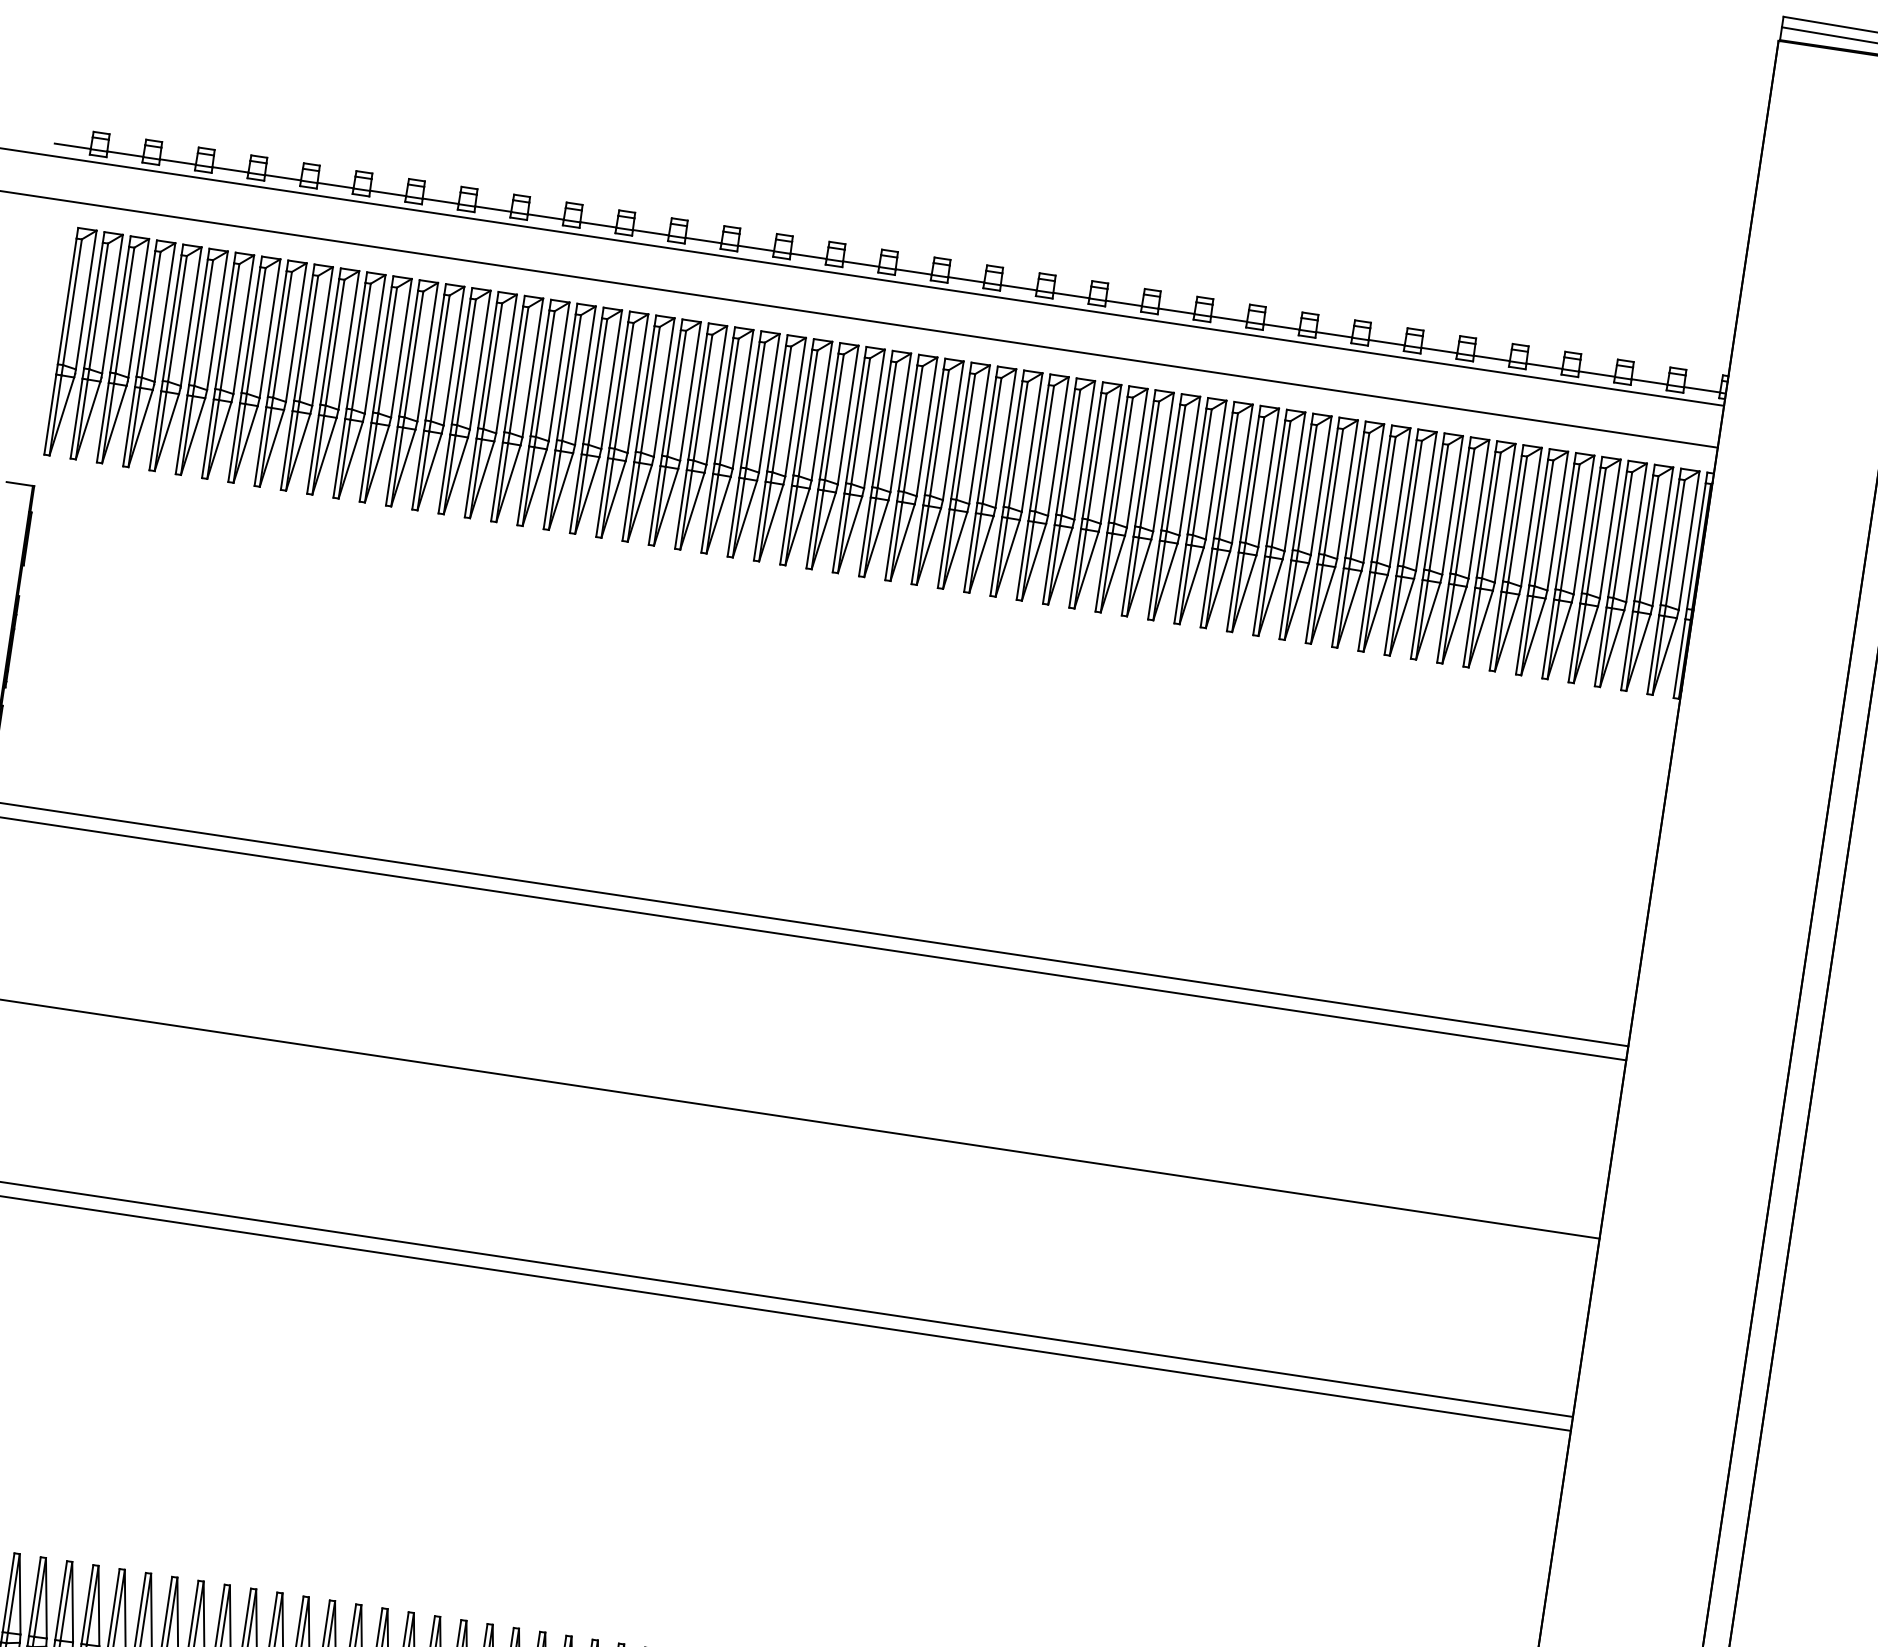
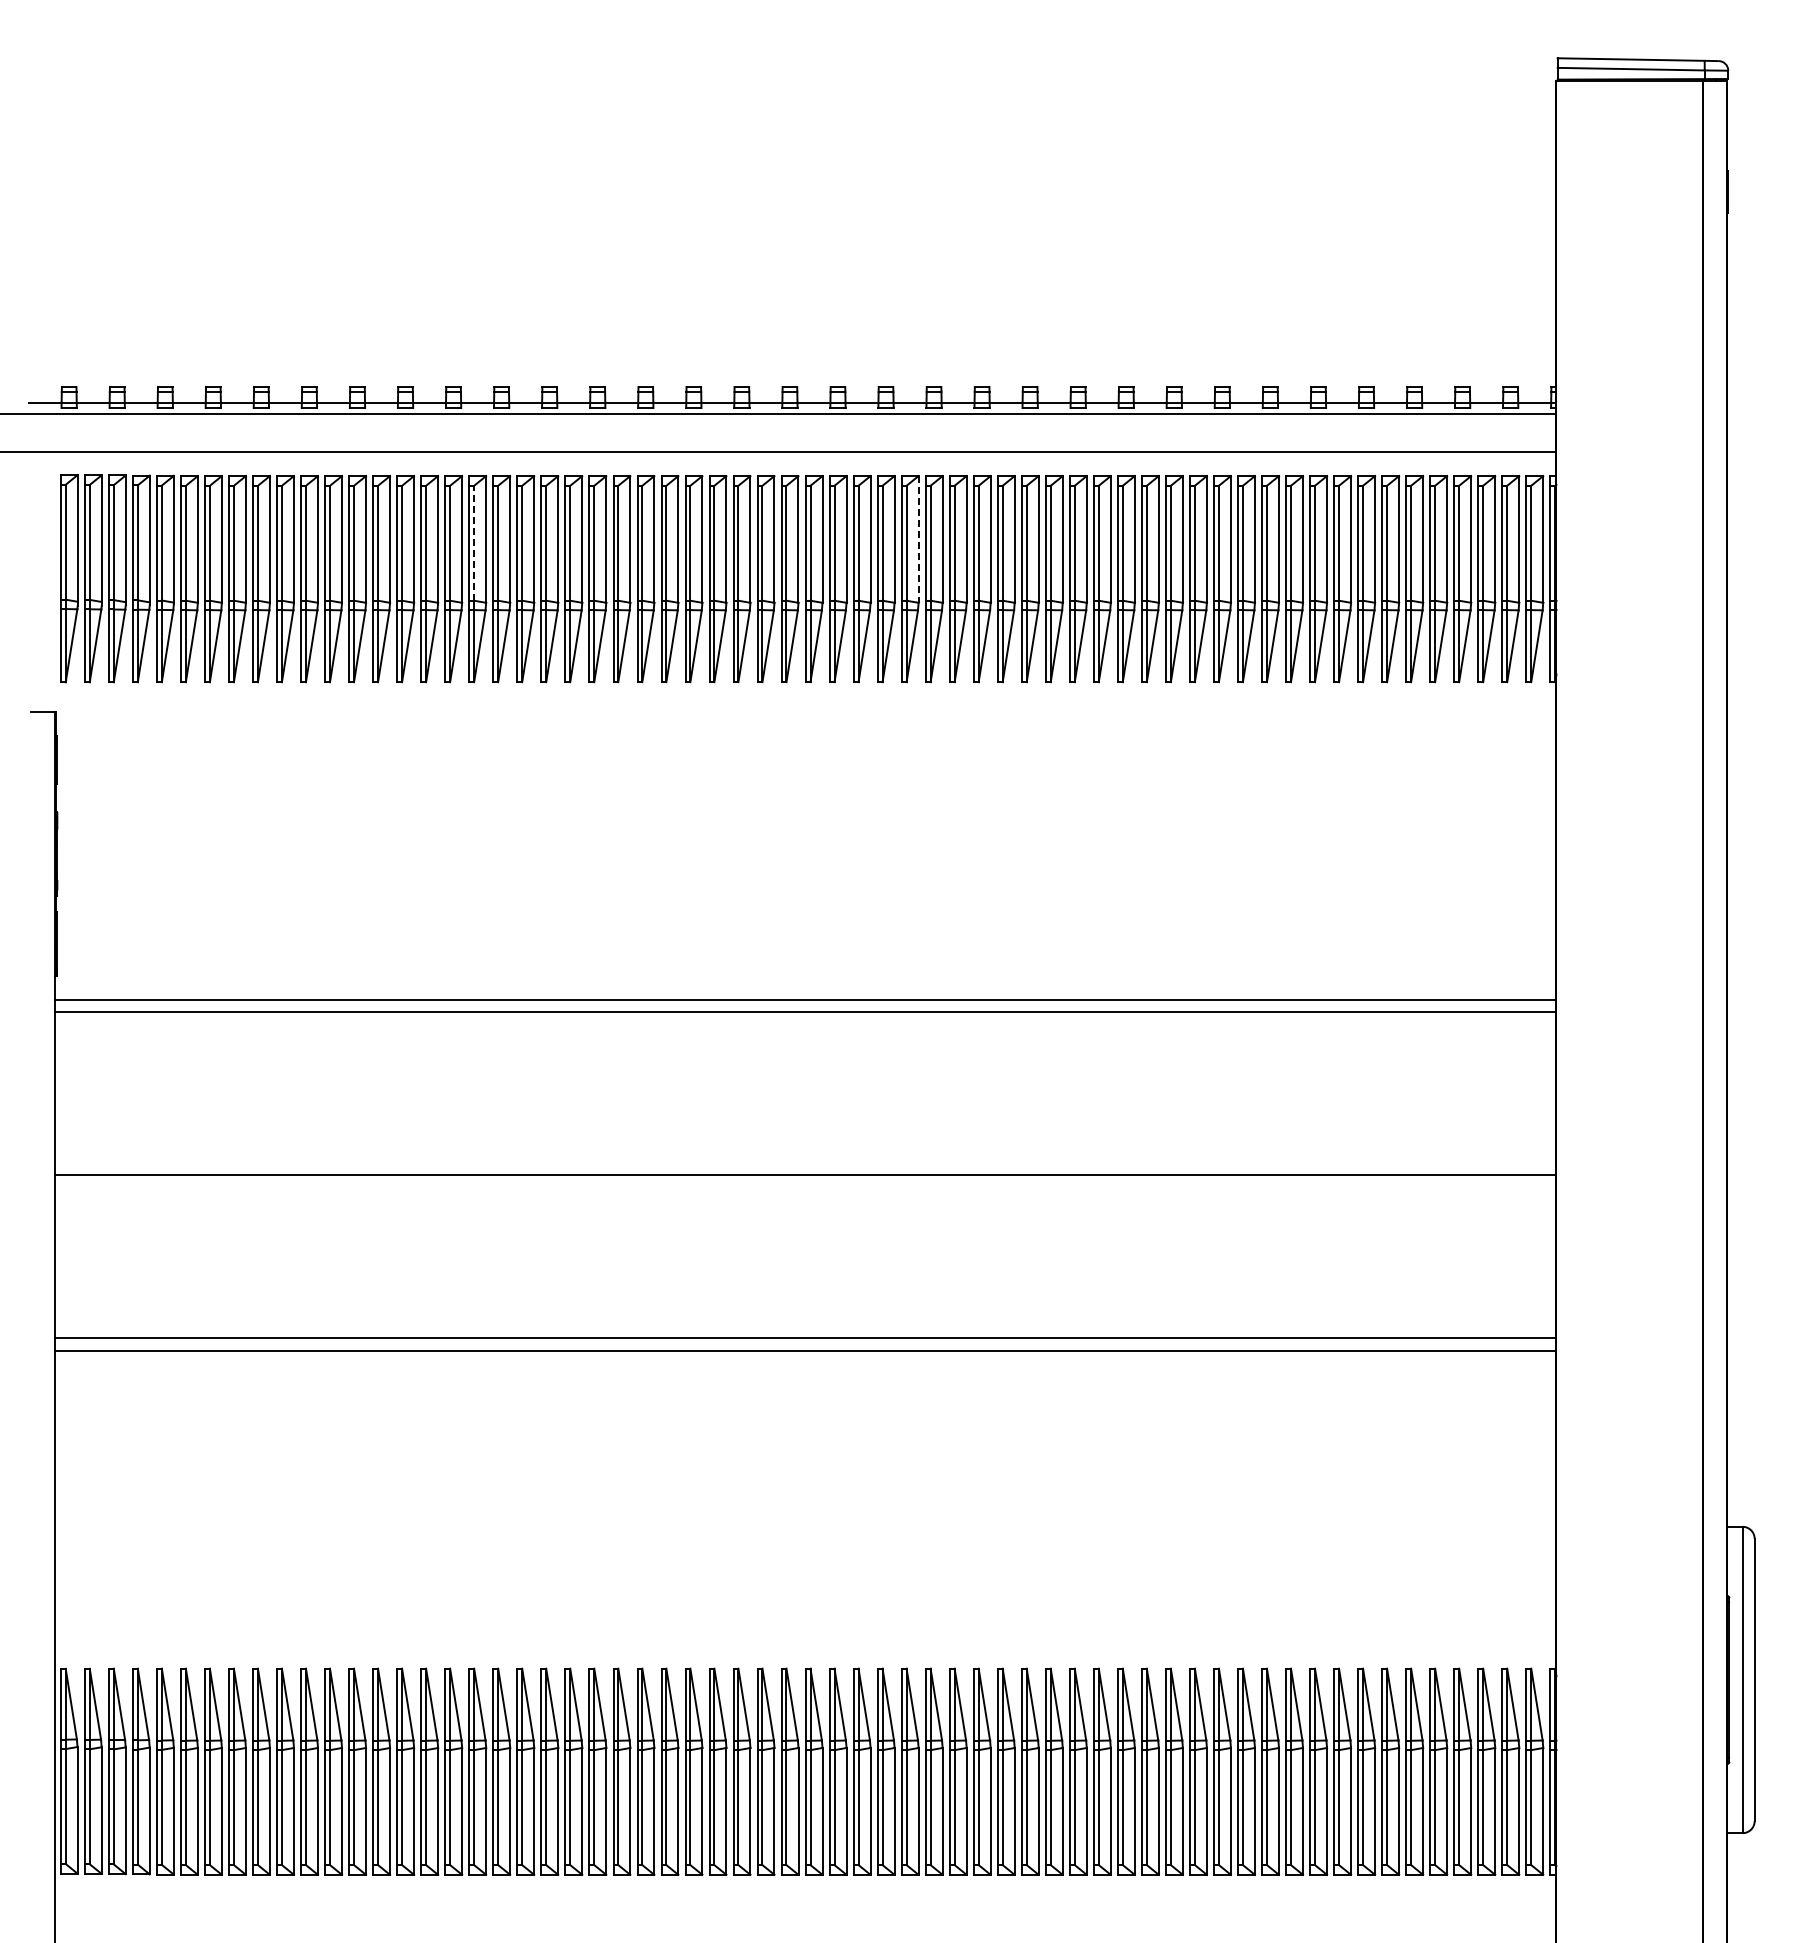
line: (519, 369) -> (474, 542), solid -> dashed
line: (1005, 438) -> (918, 539), solid -> dashed

